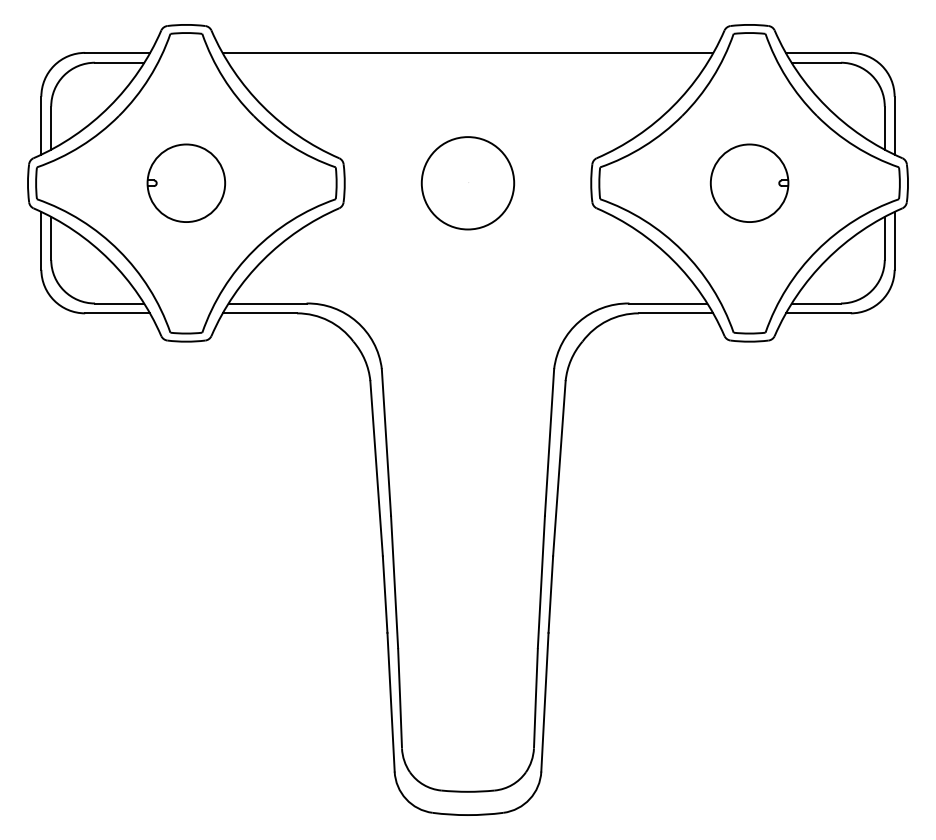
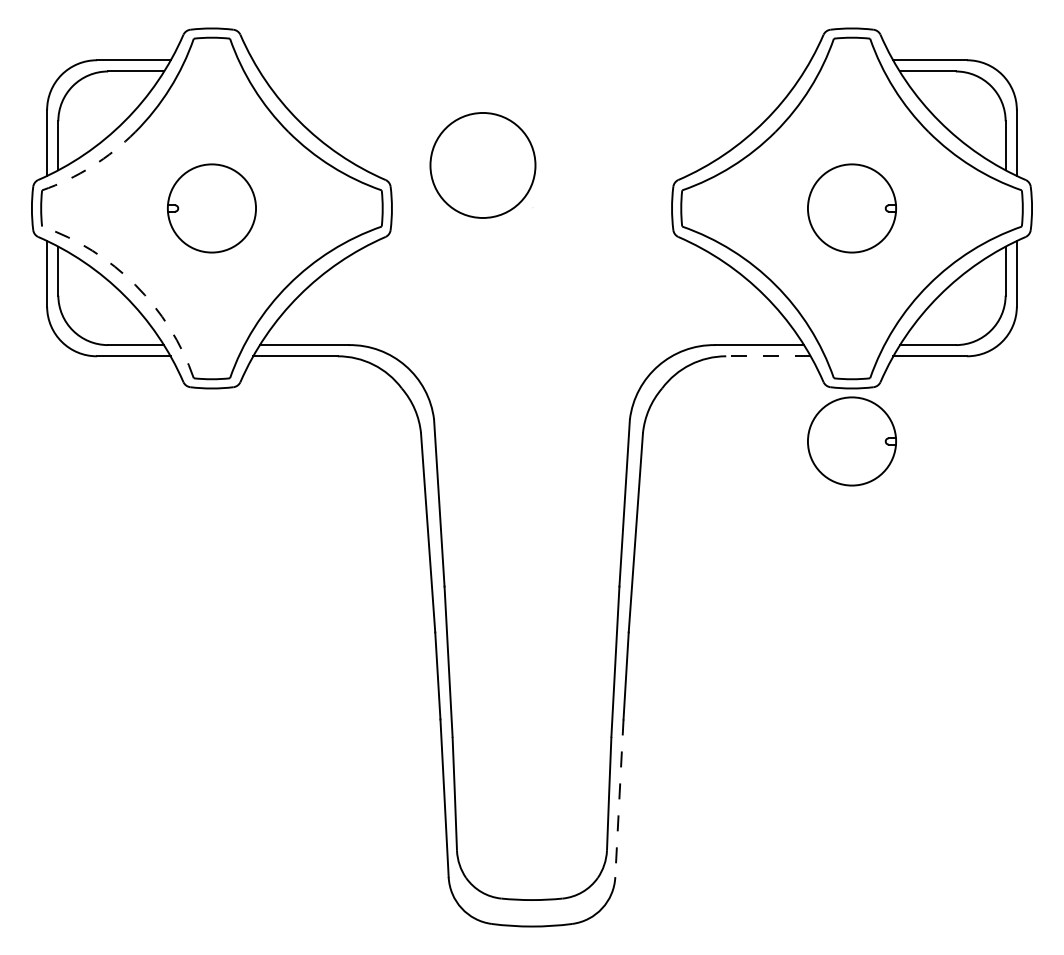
line: (467, 53) -> (531, 60), removed
arc: (81, 146) -> (92, 166), solid -> dashed
circle: (467, 183) -> (482, 165), moved
arc: (119, 251) -> (135, 285), solid -> dashed
line: (675, 313) -> (767, 356), solid -> dashed
part: (749, 388) -> (851, 441), added
line: (544, 702) -> (619, 798), solid -> dashed

